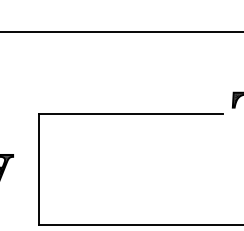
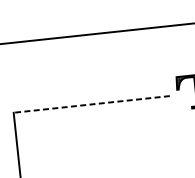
line: (130, 114) -> (91, 104), solid -> dashed

